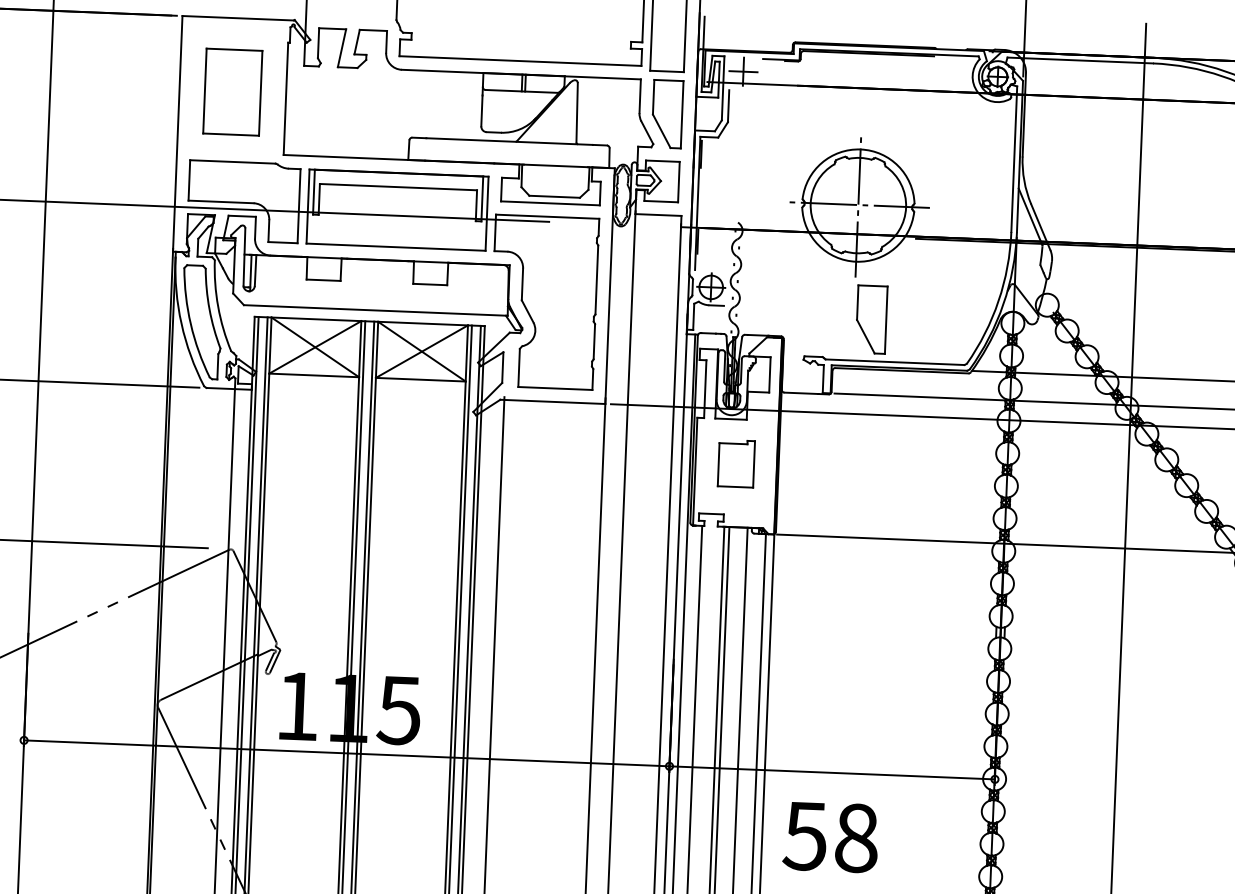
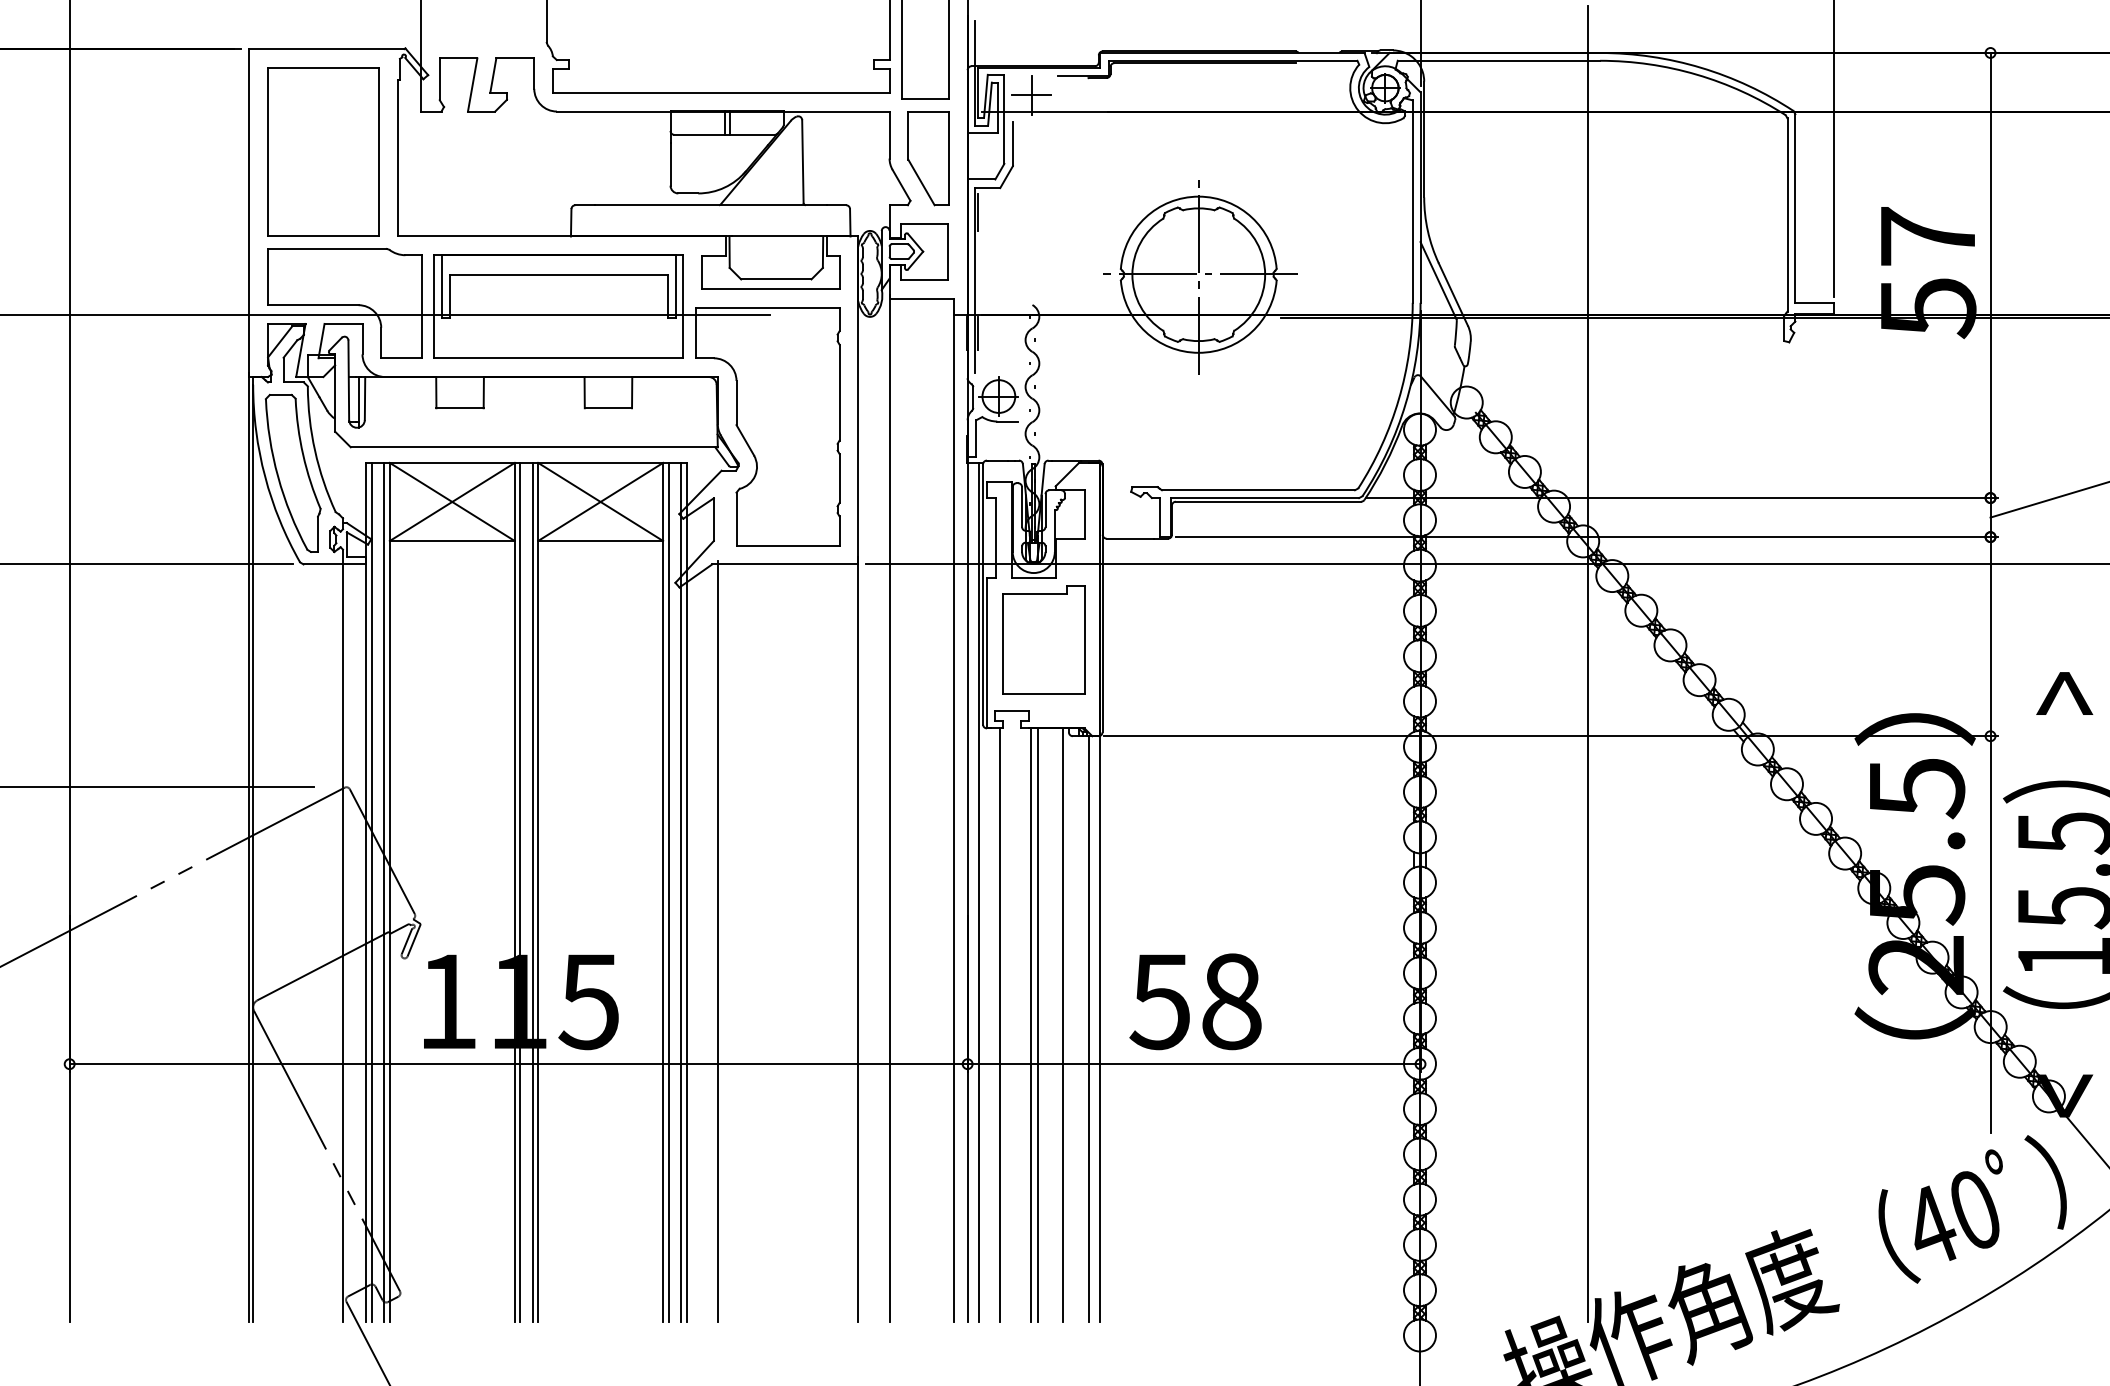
part: (232, 91) -> (323, 151), size x1.43
part: (871, 319) -> (1223, 432), removed
part: (736, 463) -> (1043, 639), size x1.67
text: (830, 837) -> (1195, 1001), moved

